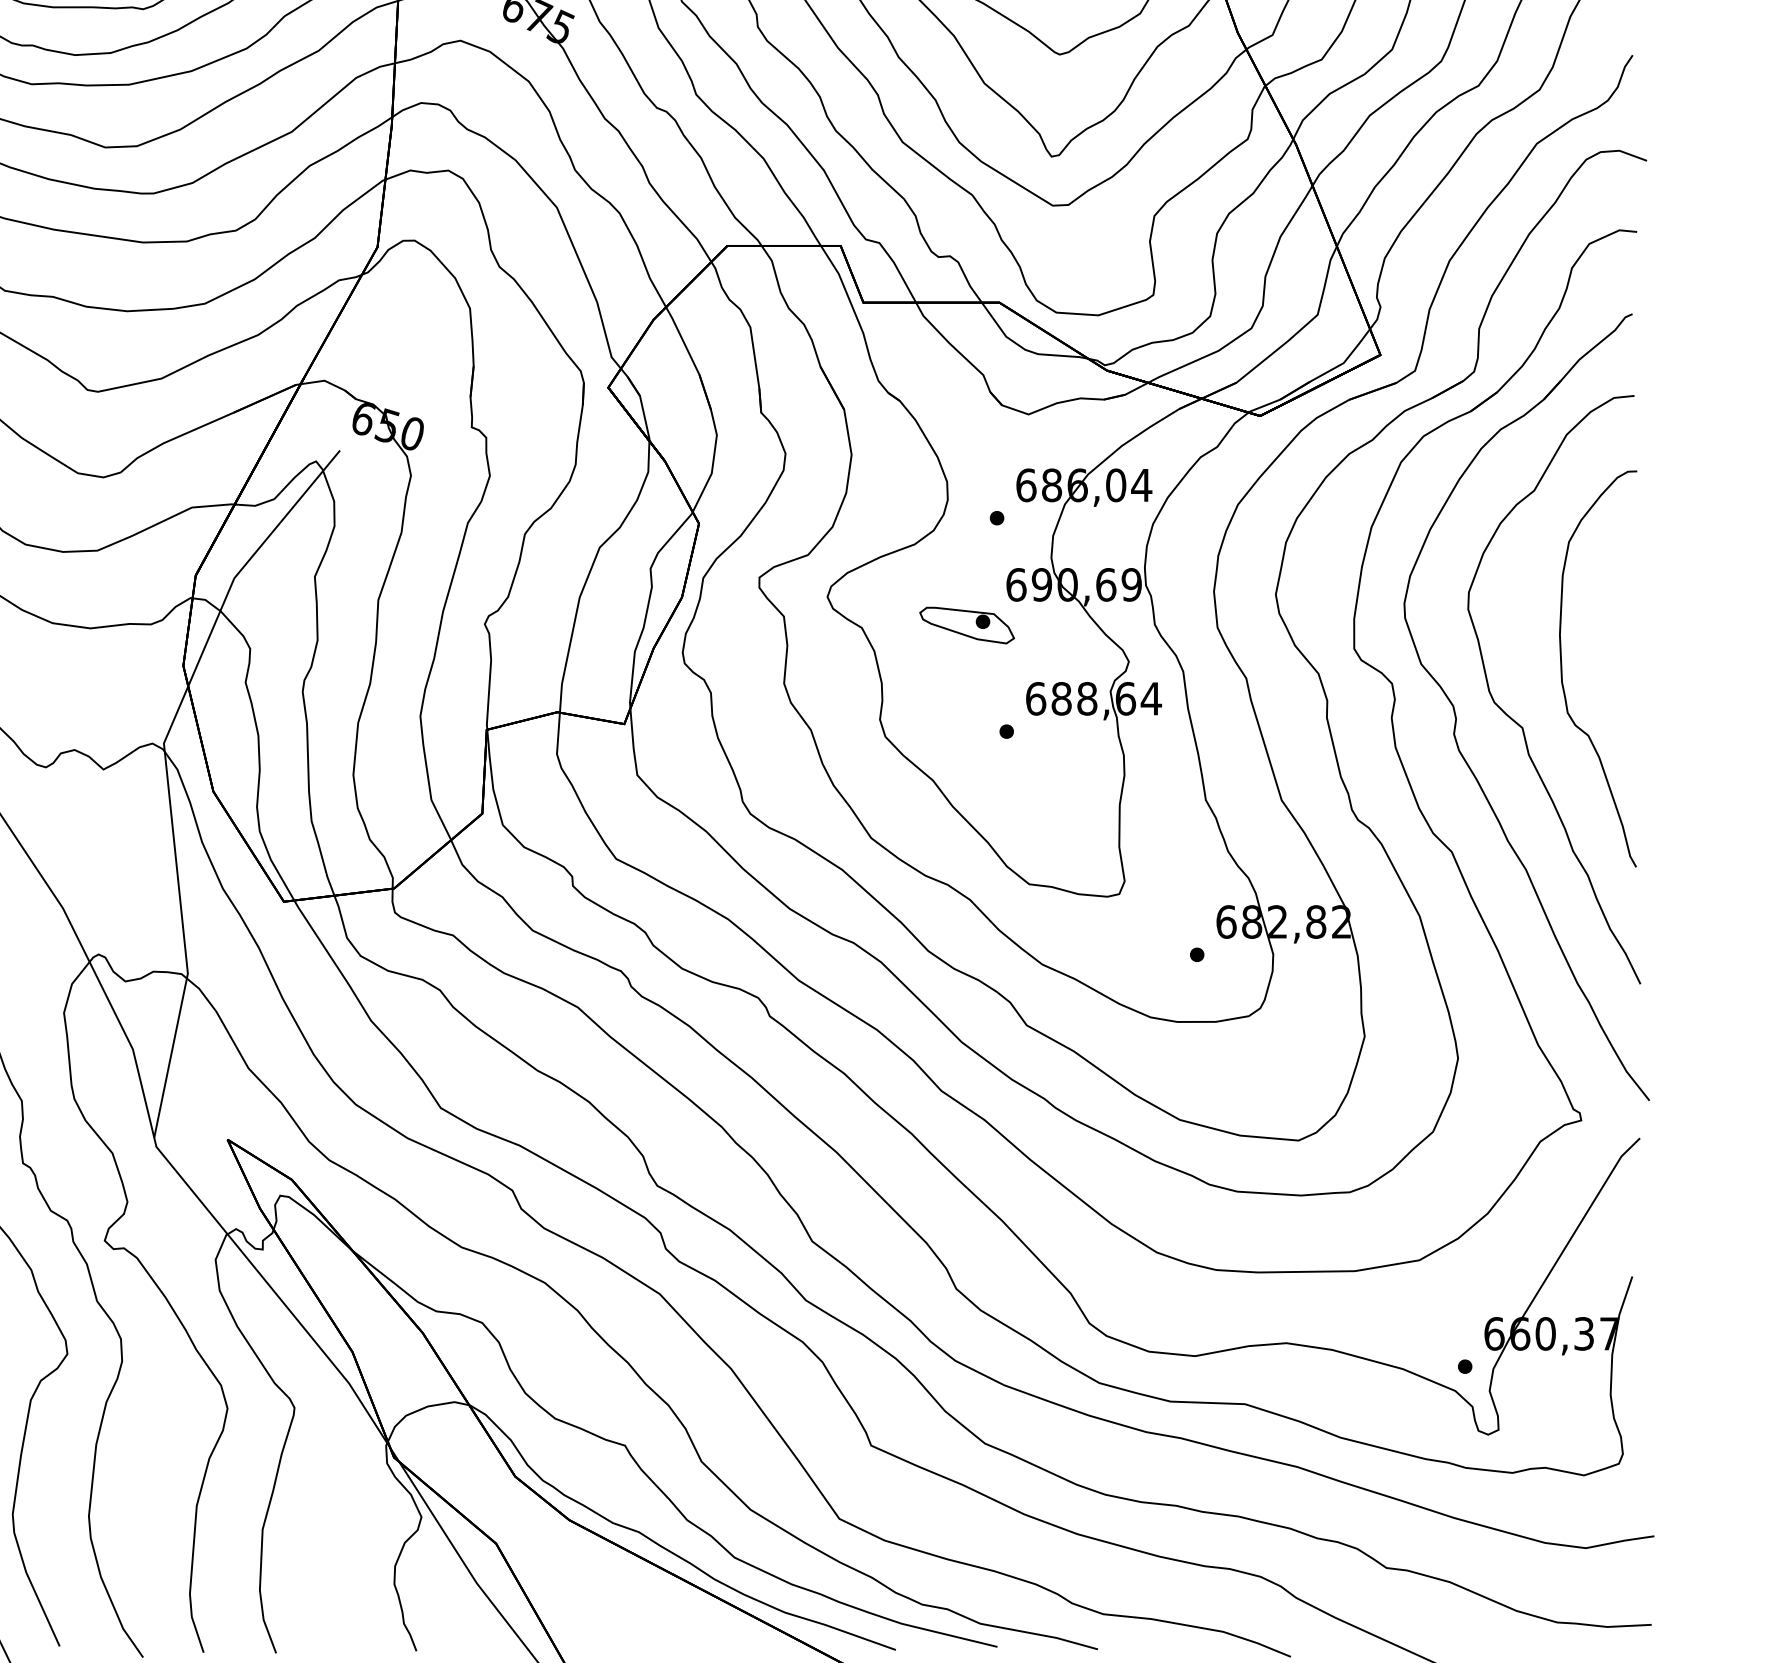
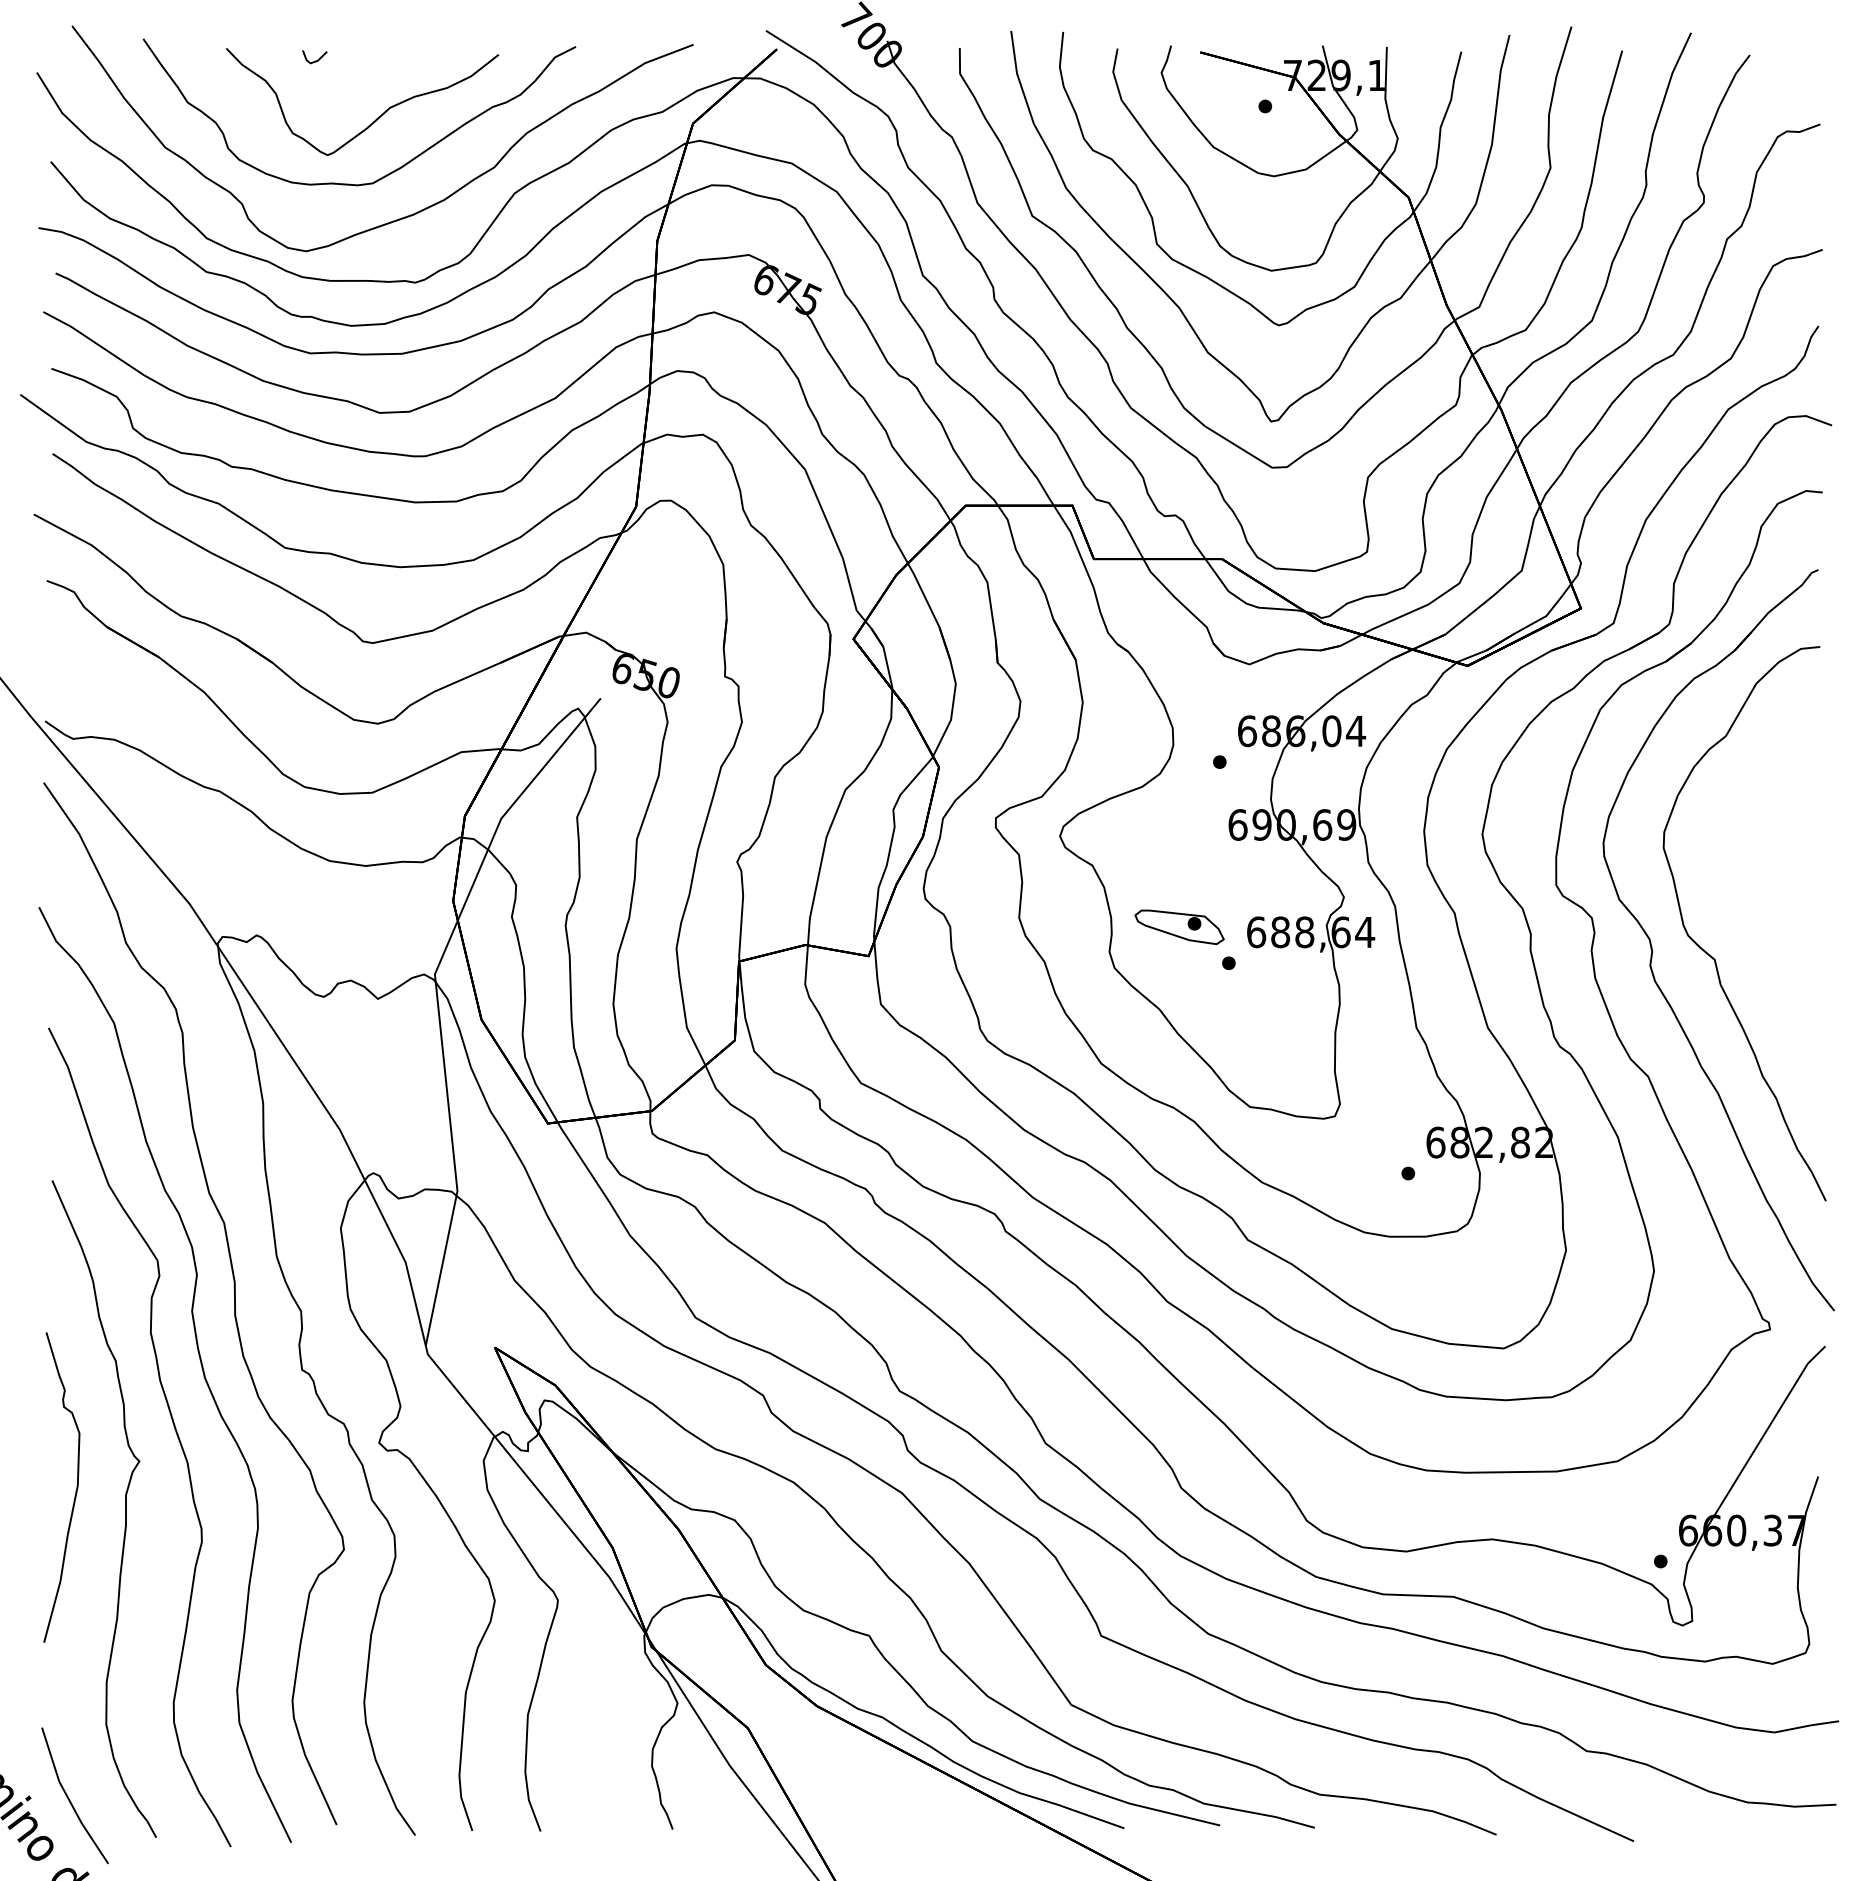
part: (967, 625) -> (1179, 927), moved
curve: (1562, 669) -> (1752, 904), removed

